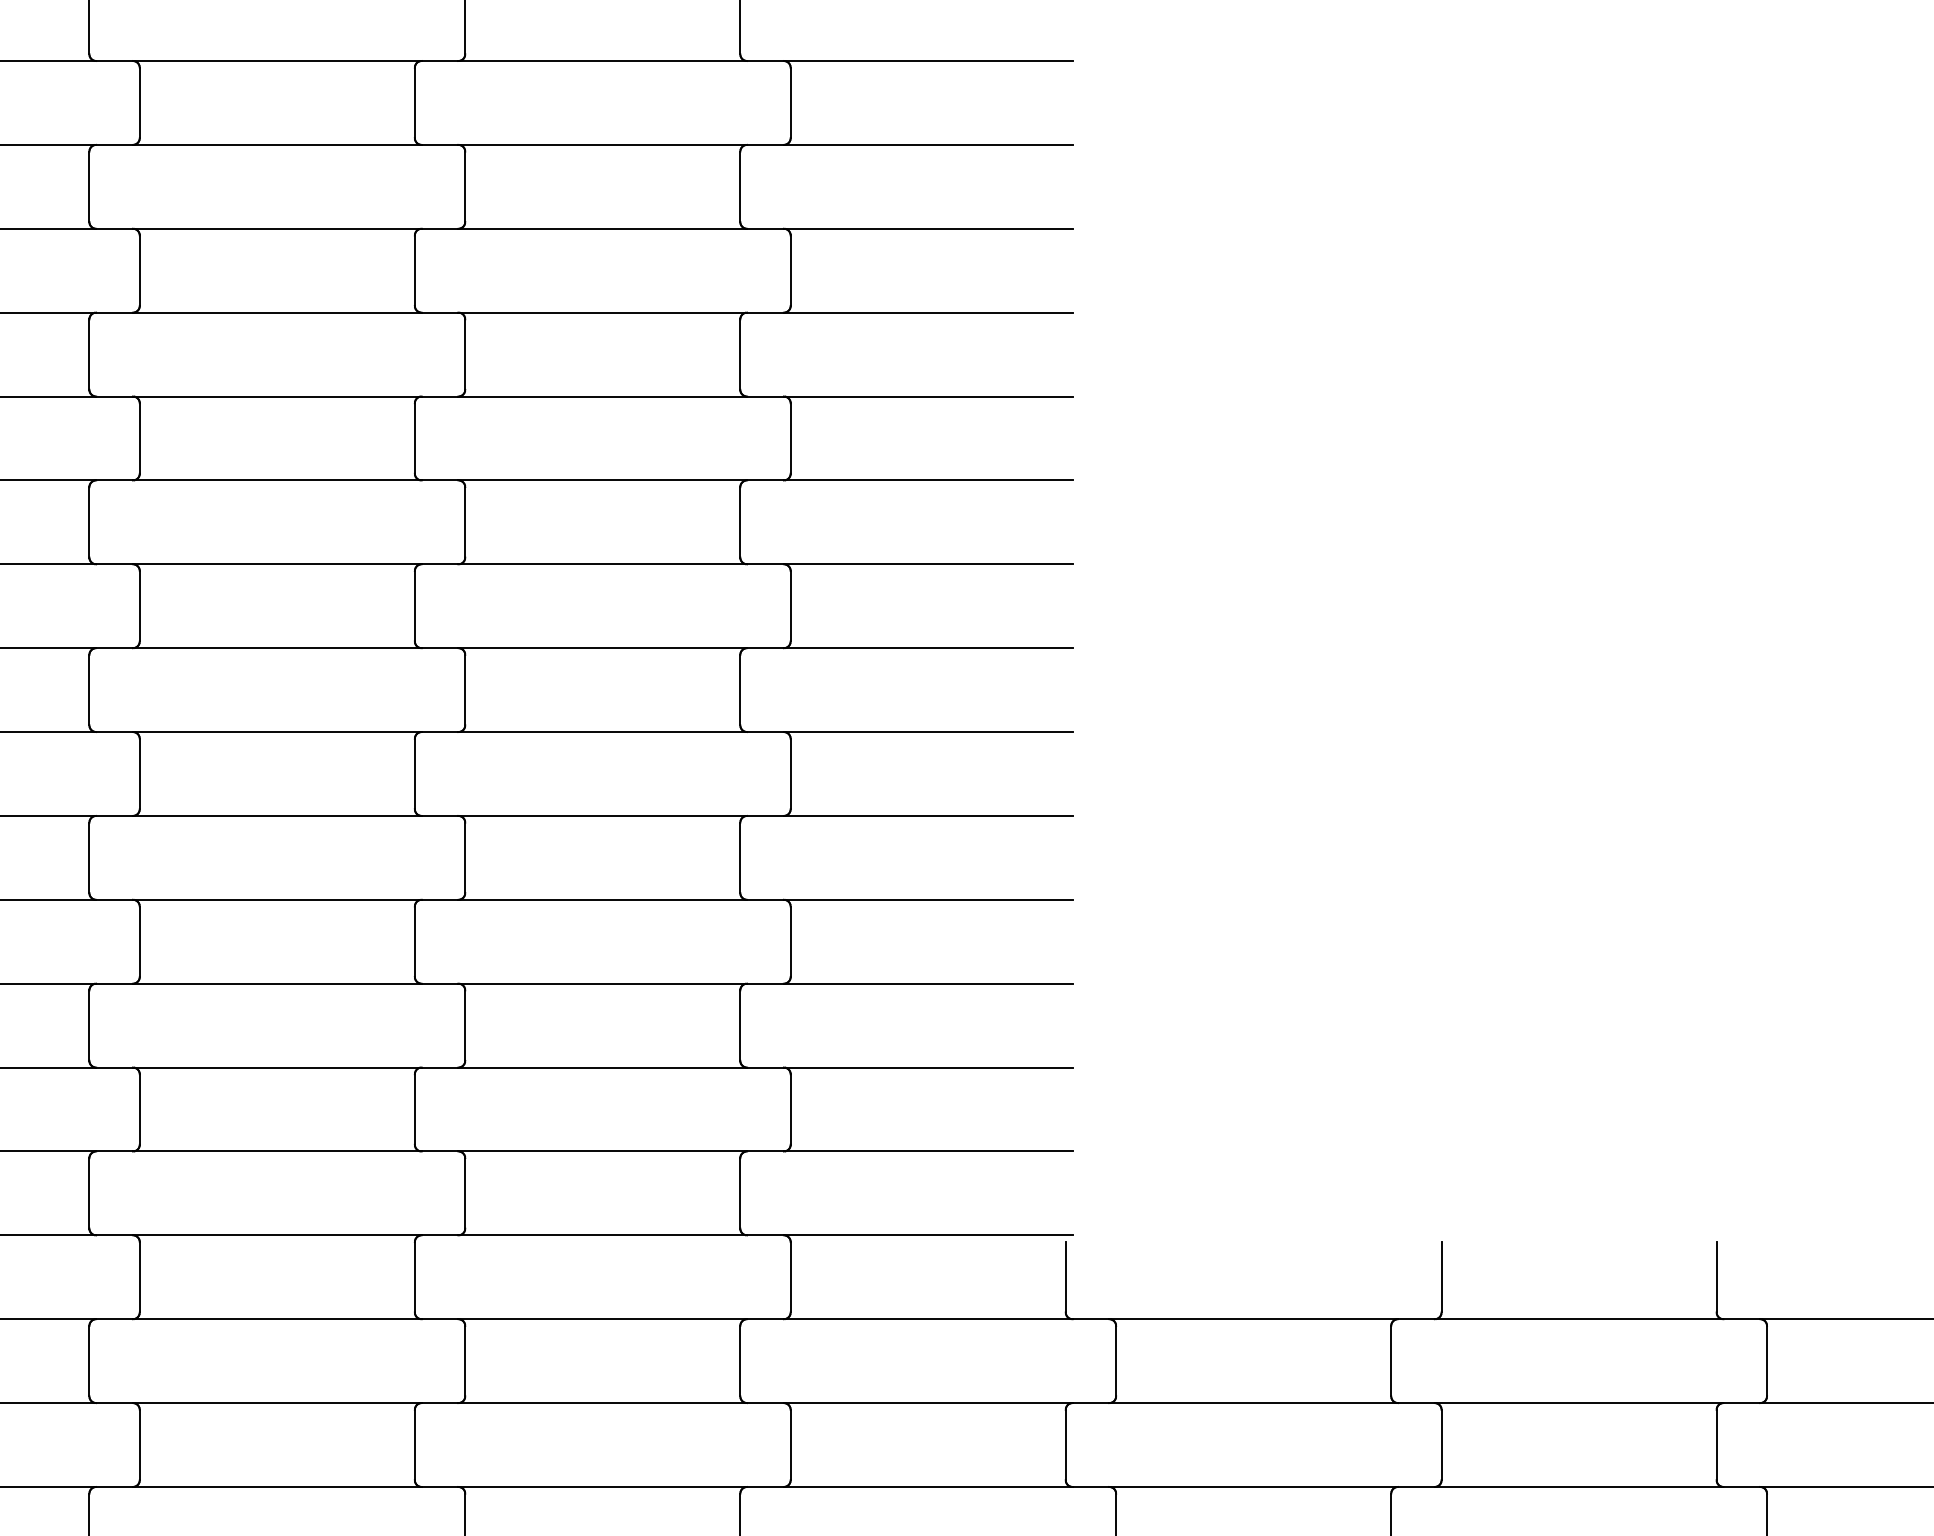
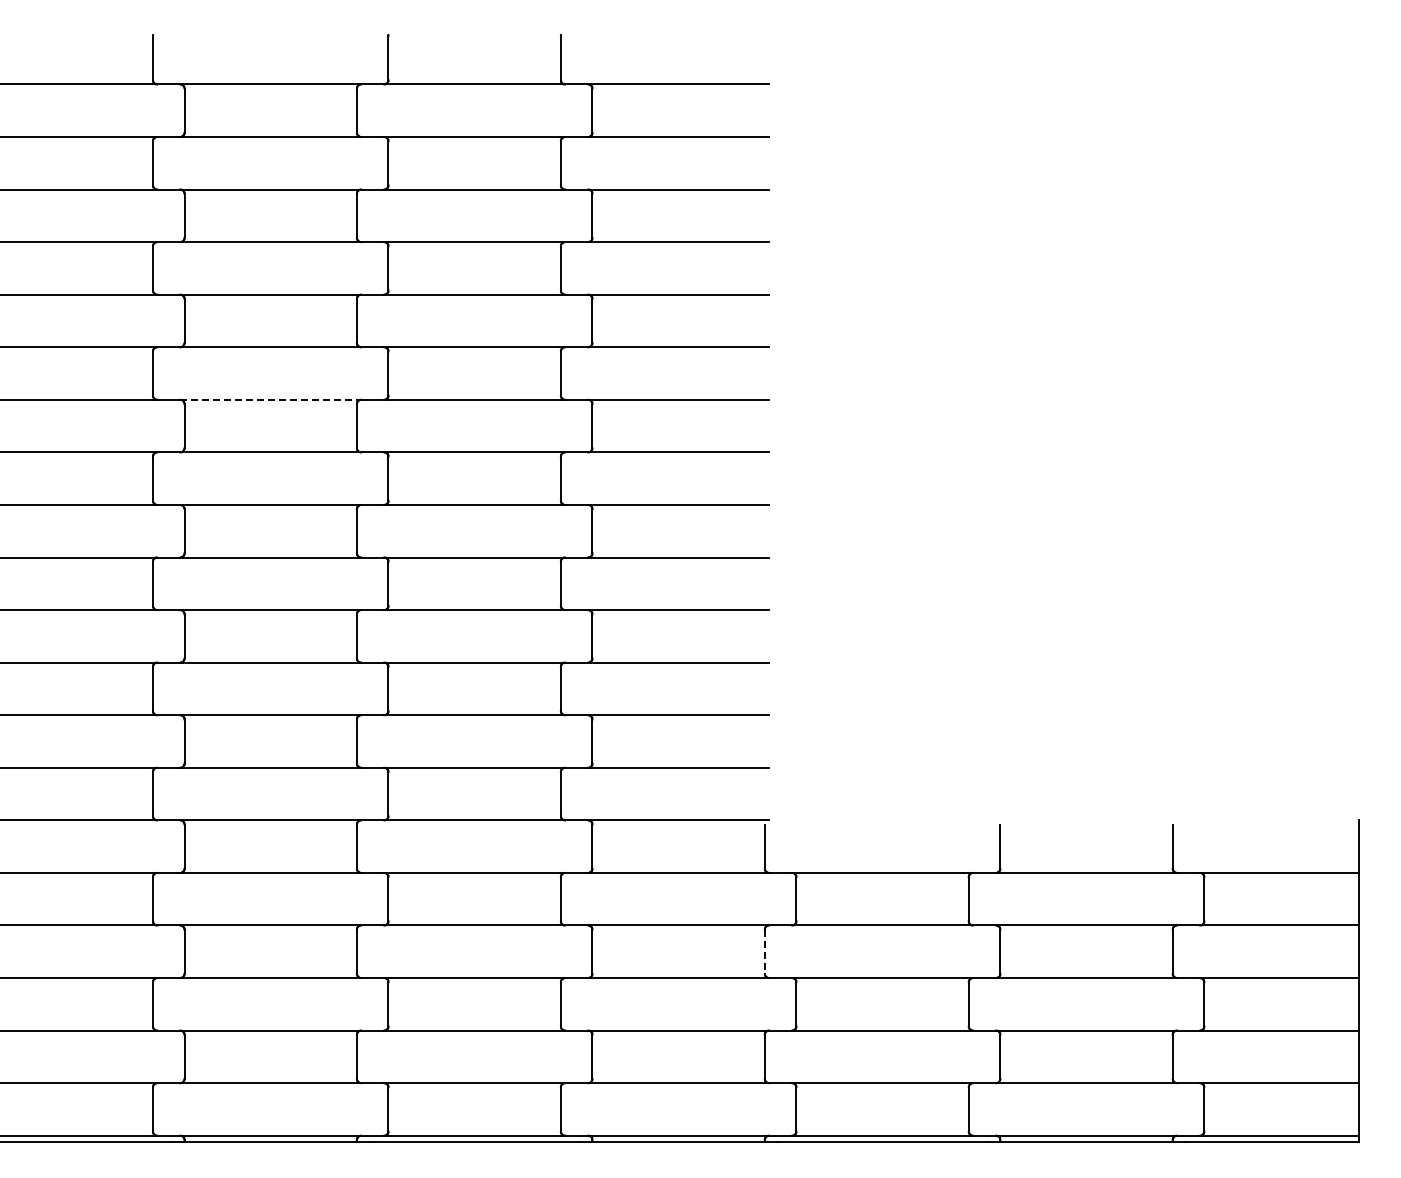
line: (278, 563) -> (271, 399), solid -> dashed
line: (1065, 1446) -> (764, 952), solid -> dashed

